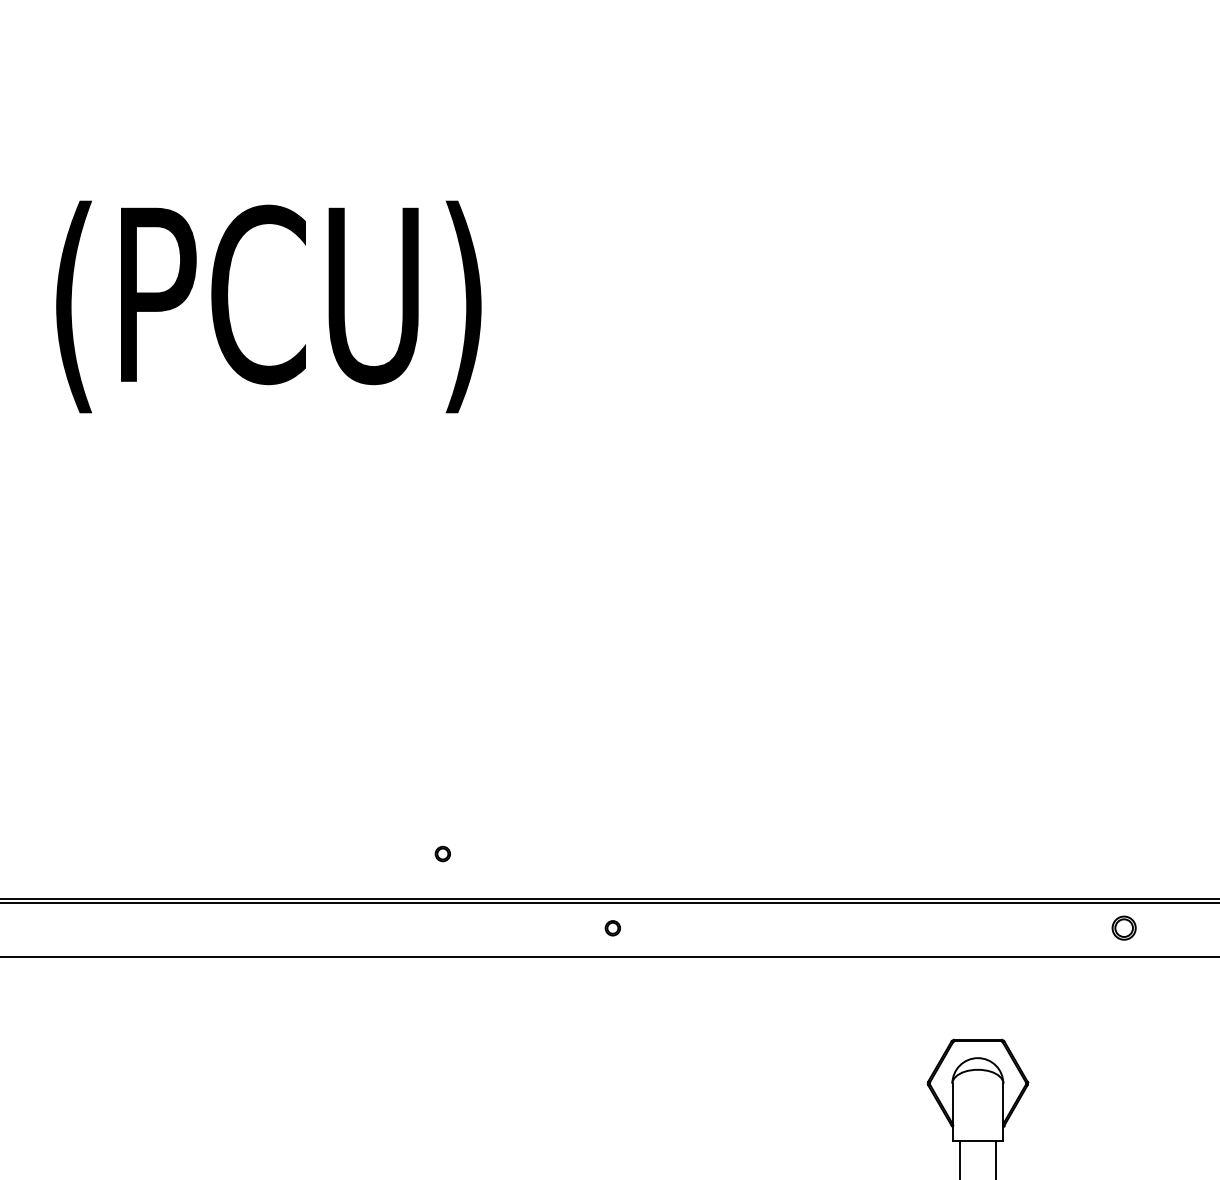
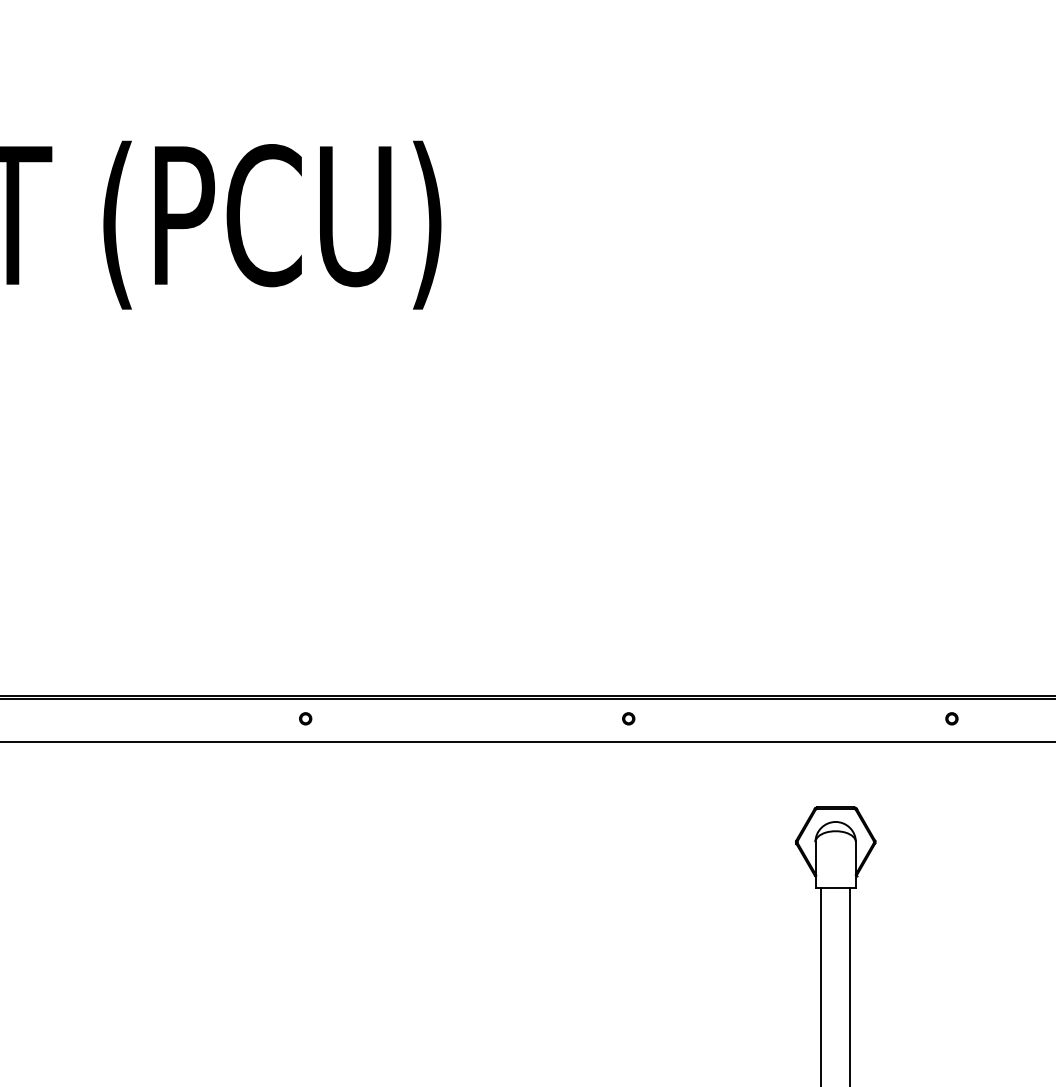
part: (442, 853) -> (305, 718), moved
part: (612, 927) -> (628, 718), moved
part: (1123, 927) -> (951, 718), size x0.62

